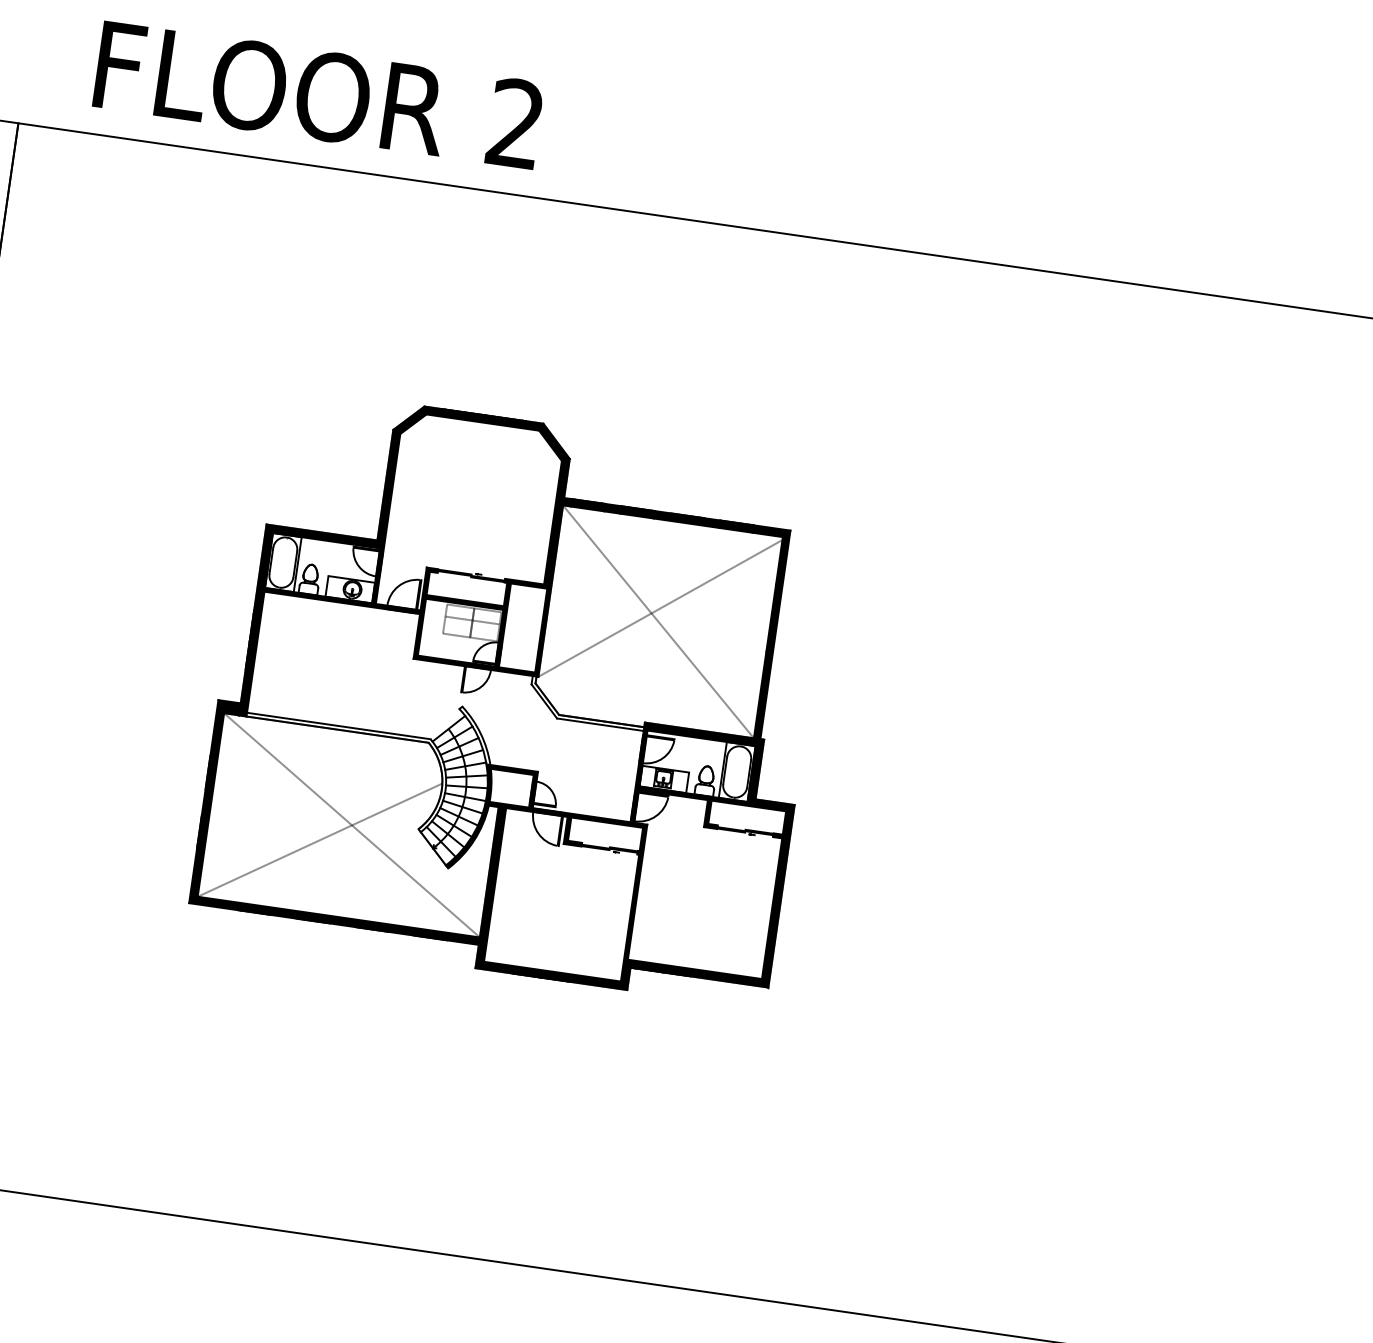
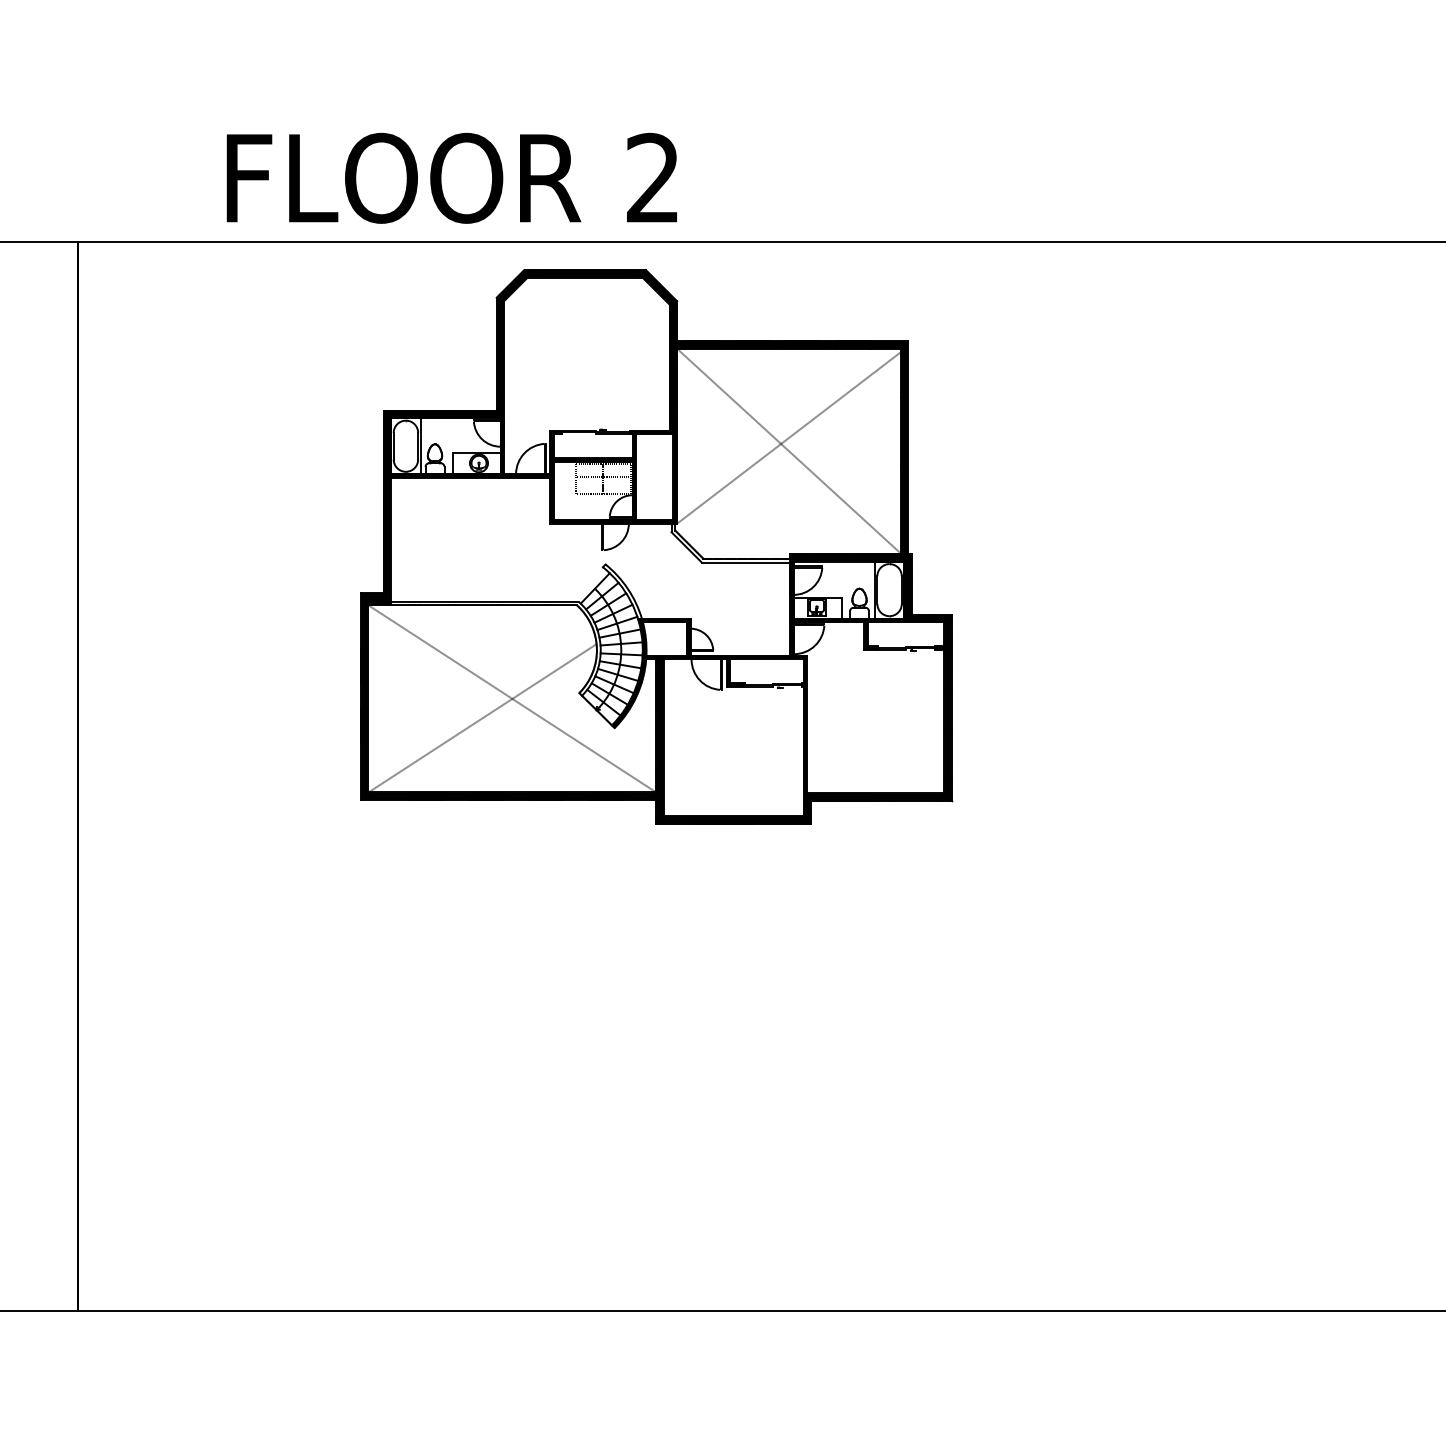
text: (318, 94) -> (451, 177), moved
part: (514, 696) -> (656, 546), moved

